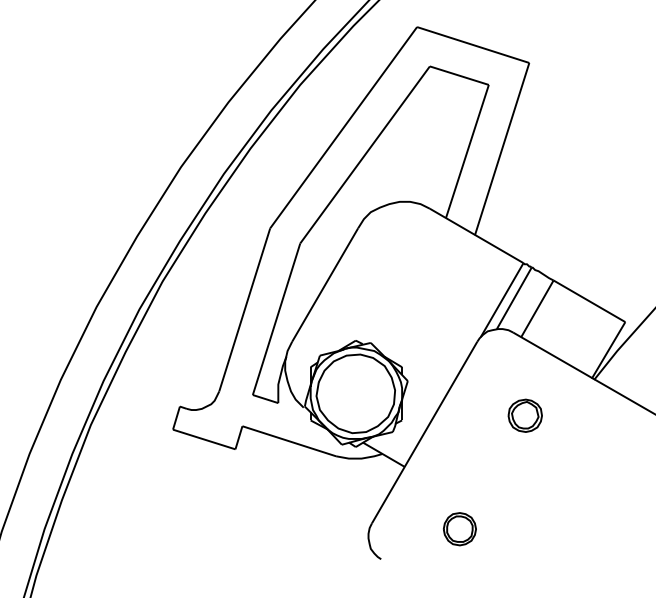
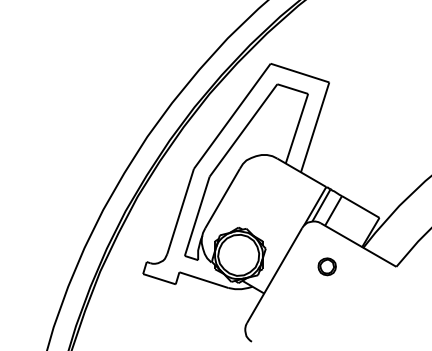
part: (458, 528) -> (292, 325), removed

